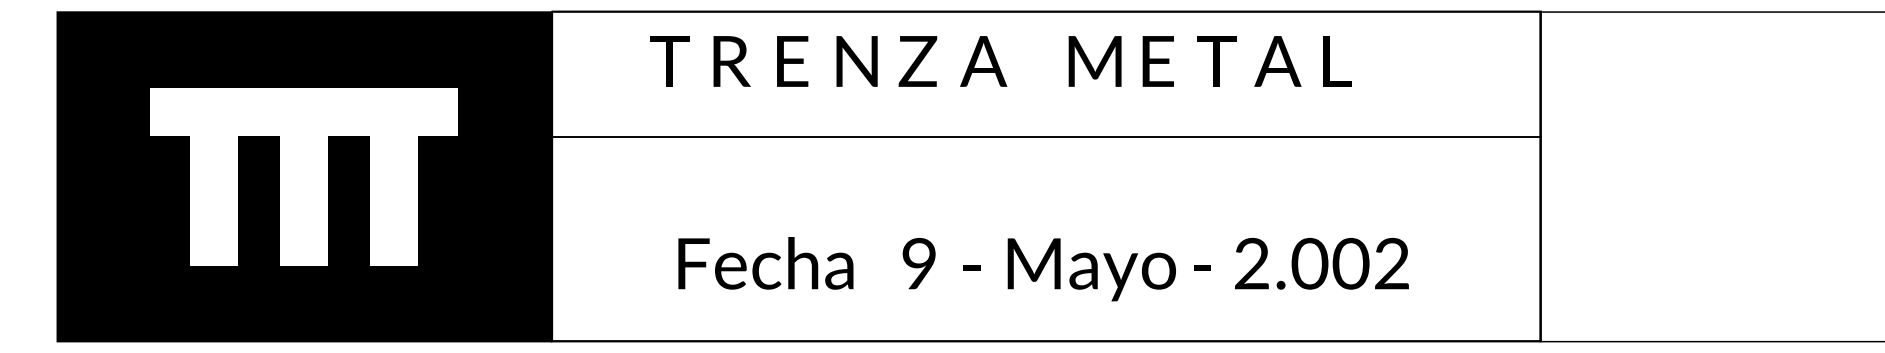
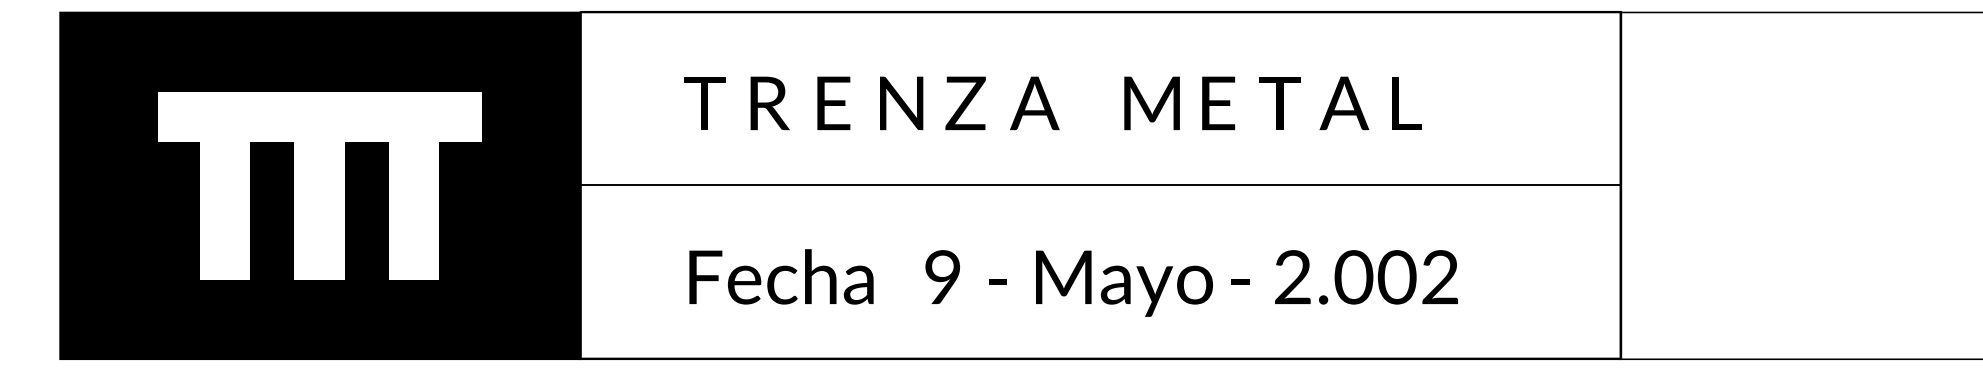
text: (1000, 61) -> (1052, 103), moved
line: (1046, 137) -> (1100, 185), moved
text: (1043, 269) -> (1073, 283), moved

